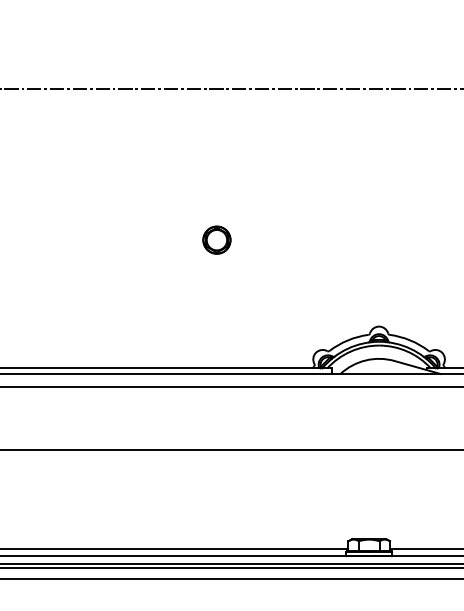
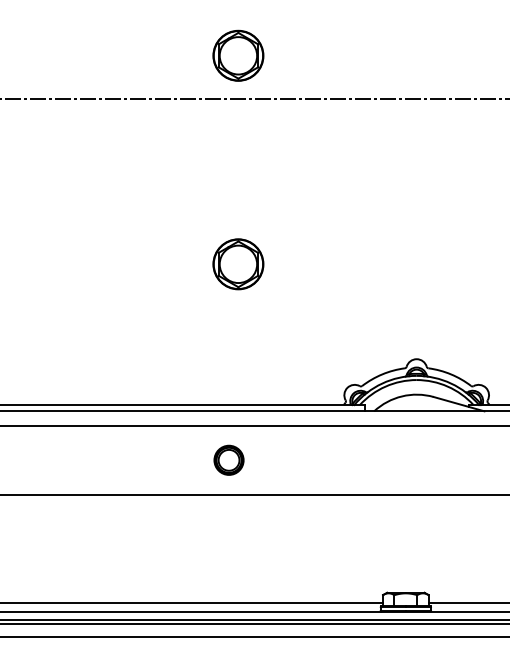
part: (216, 50) -> (237, 55), added
part: (216, 239) -> (237, 263), size x1.67
part: (208, 418) -> (229, 460), added

